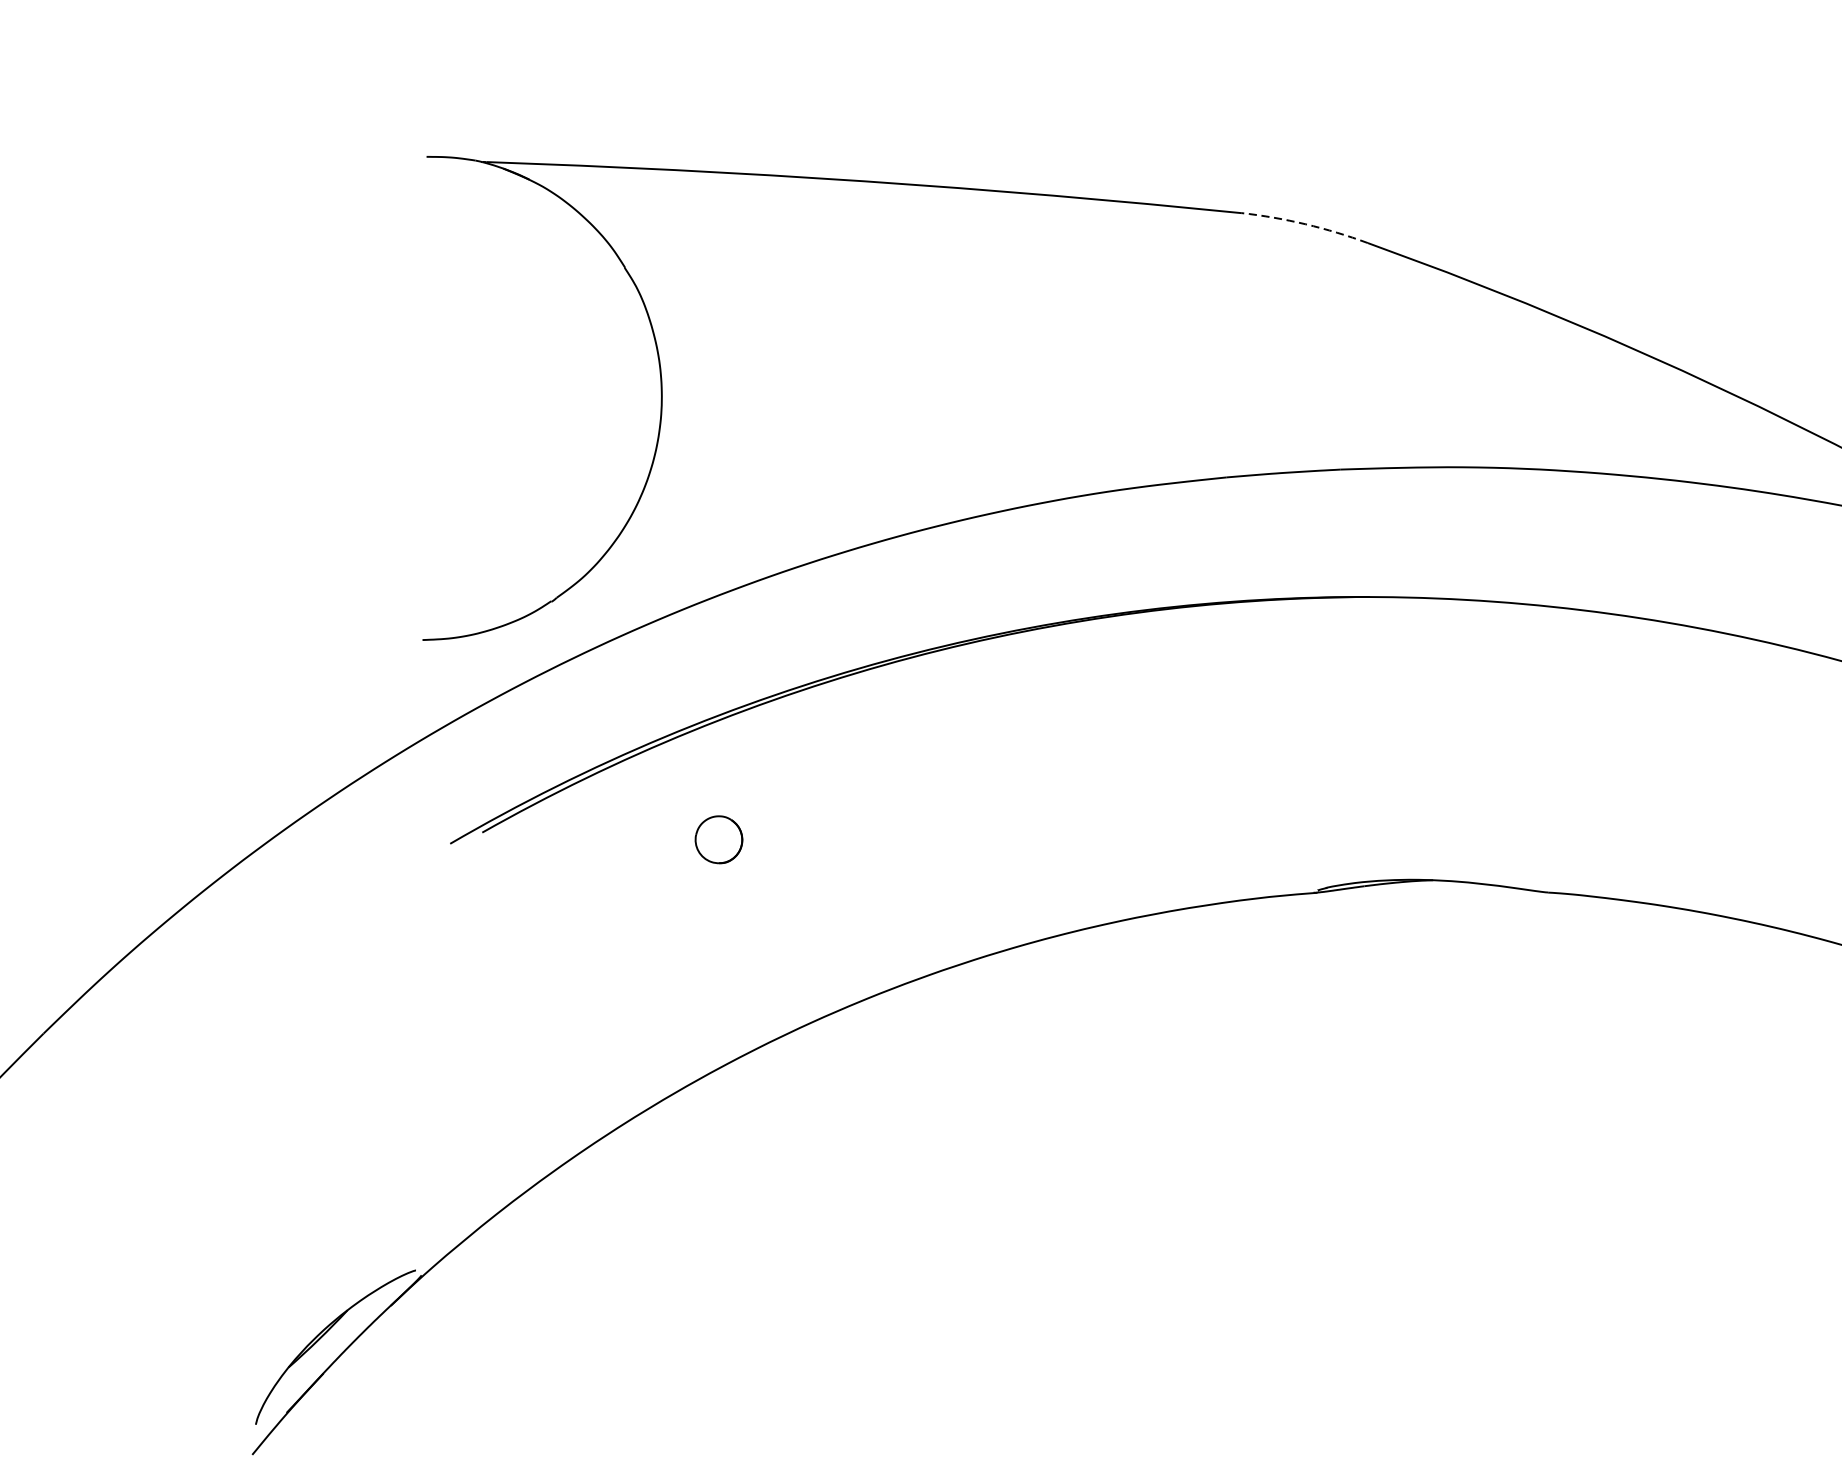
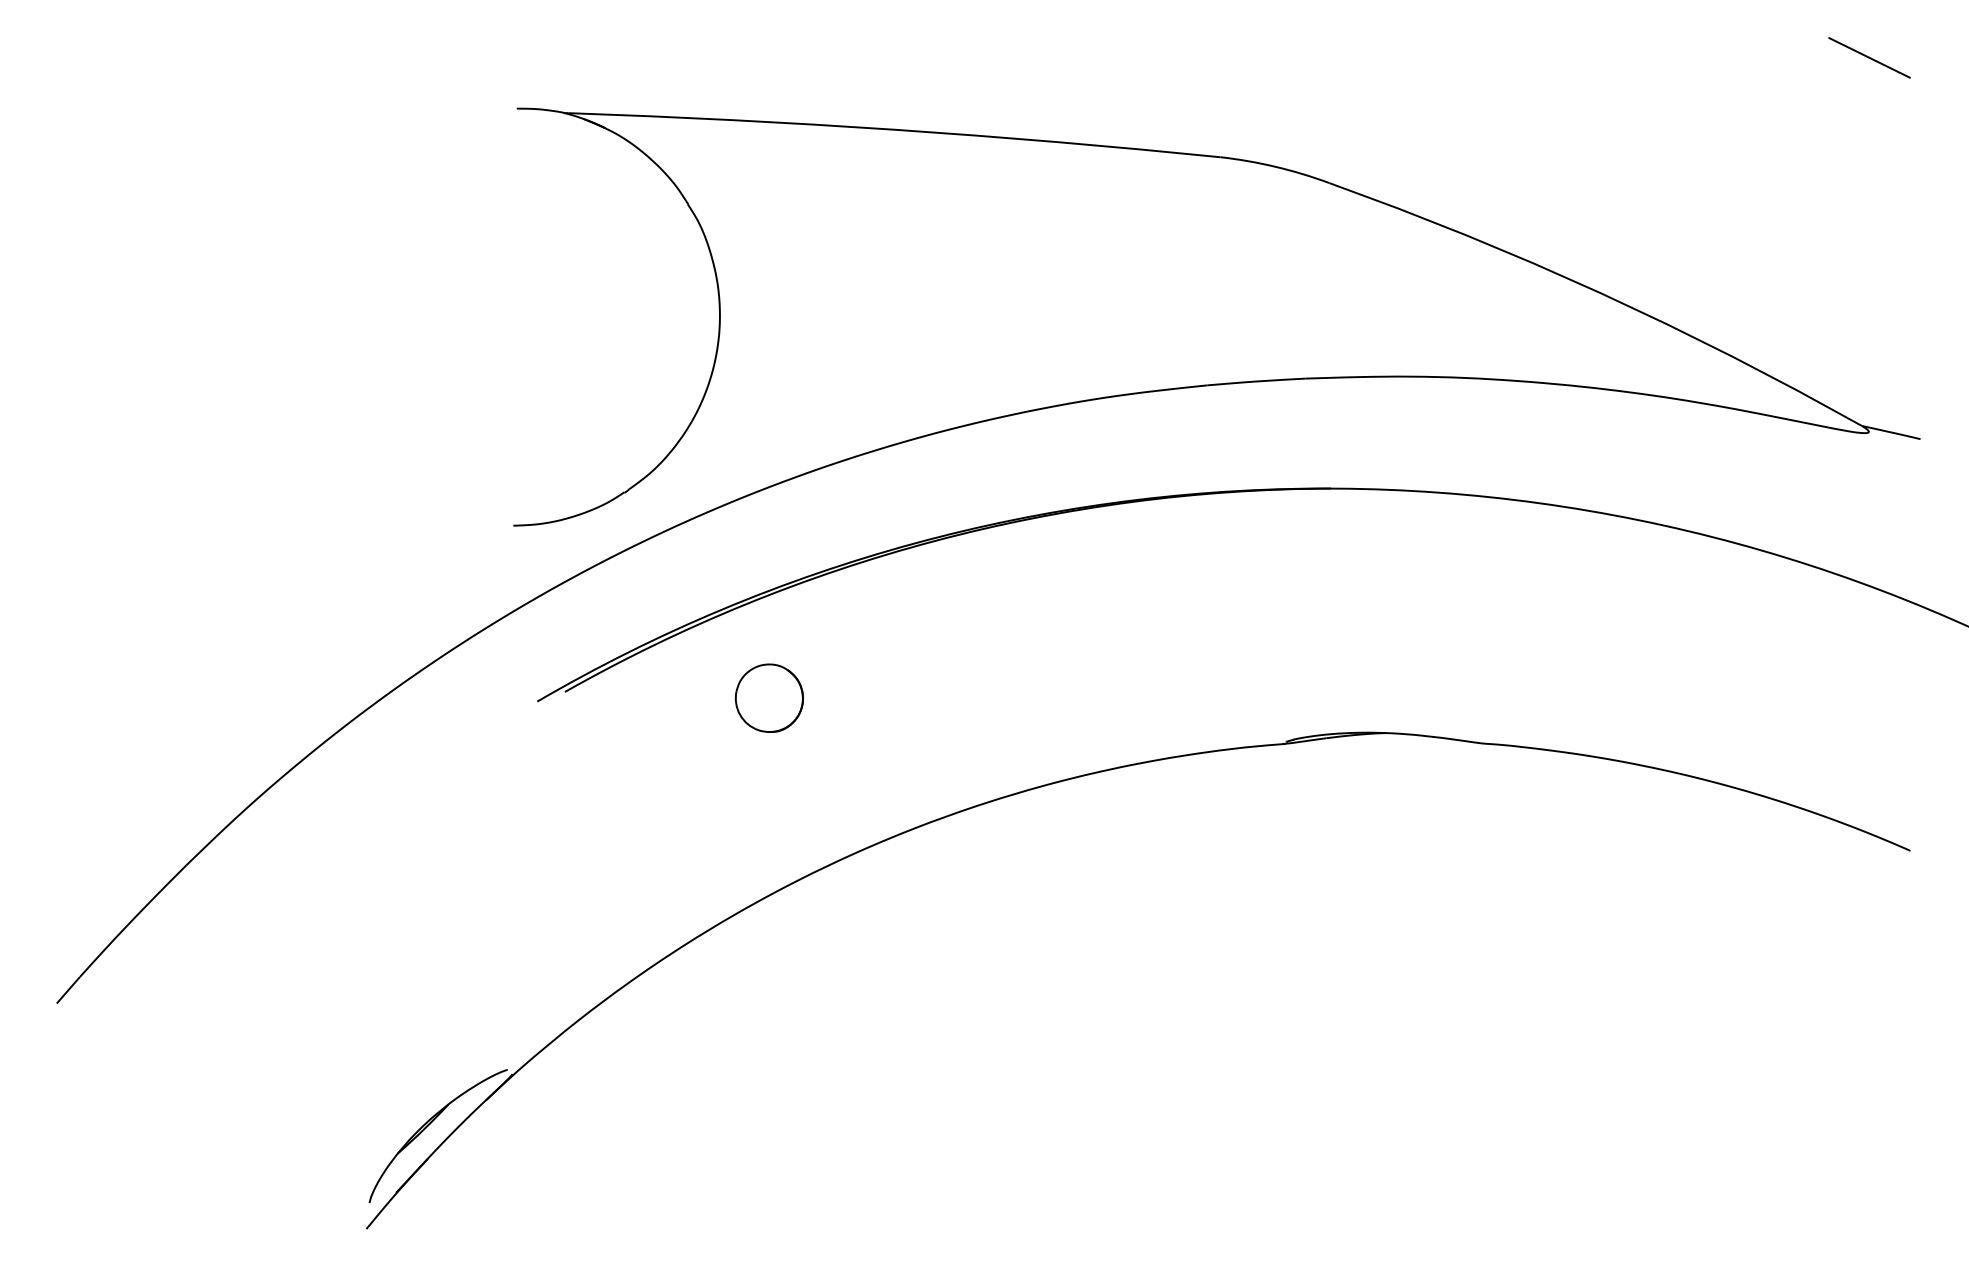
arc: (1305, 223) -> (1275, 166), dashed -> solid
part: (718, 839) -> (768, 697), size x1.67

